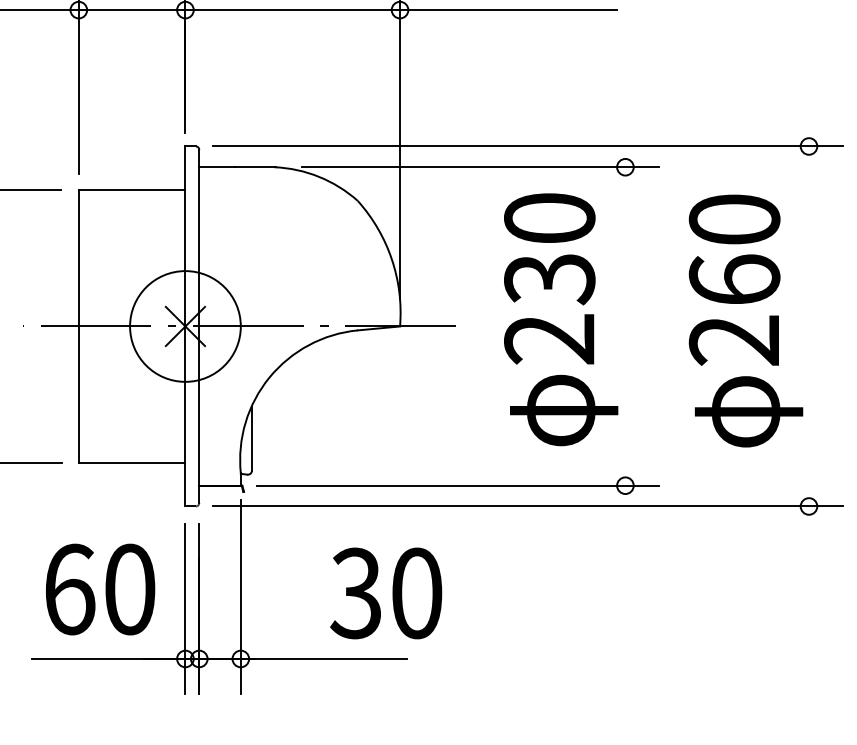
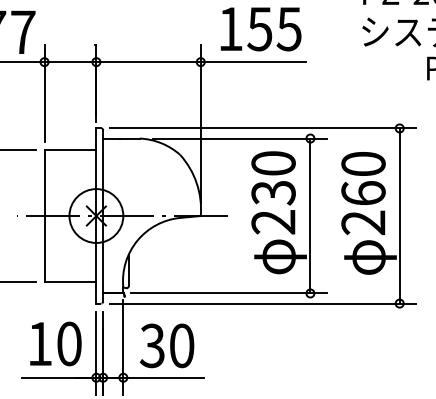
line: (625, 325) -> (310, 215), added
line: (808, 325) -> (399, 215), added
text: (70, 588) -> (40, 343), 60 -> 10
text: (385, 592) -> (166, 345), moved

